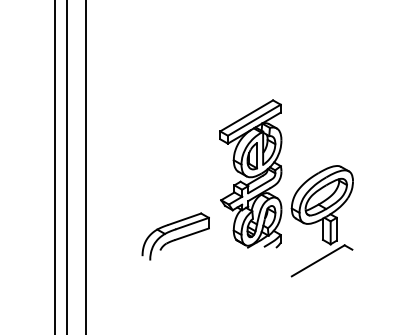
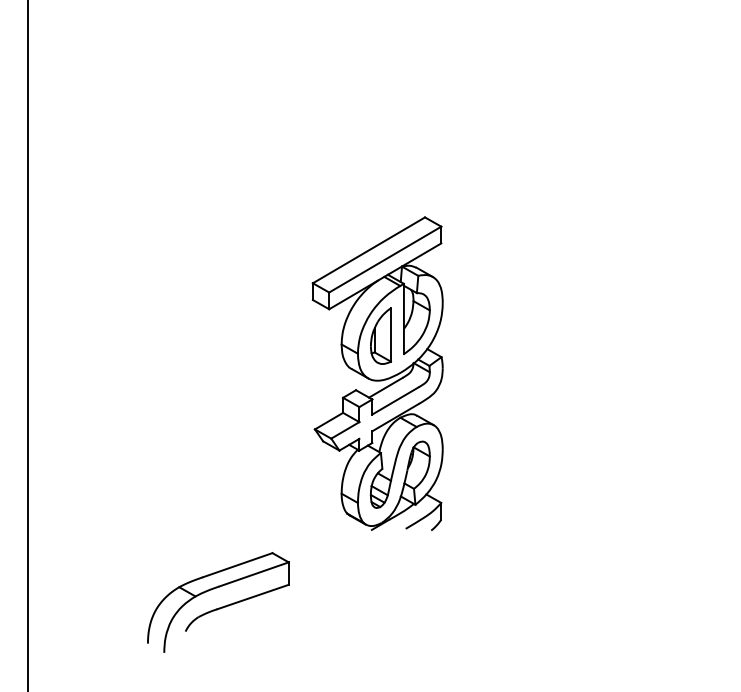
part: (321, 221) -> (527, 474), removed
part: (175, 236) -> (217, 601), moved

